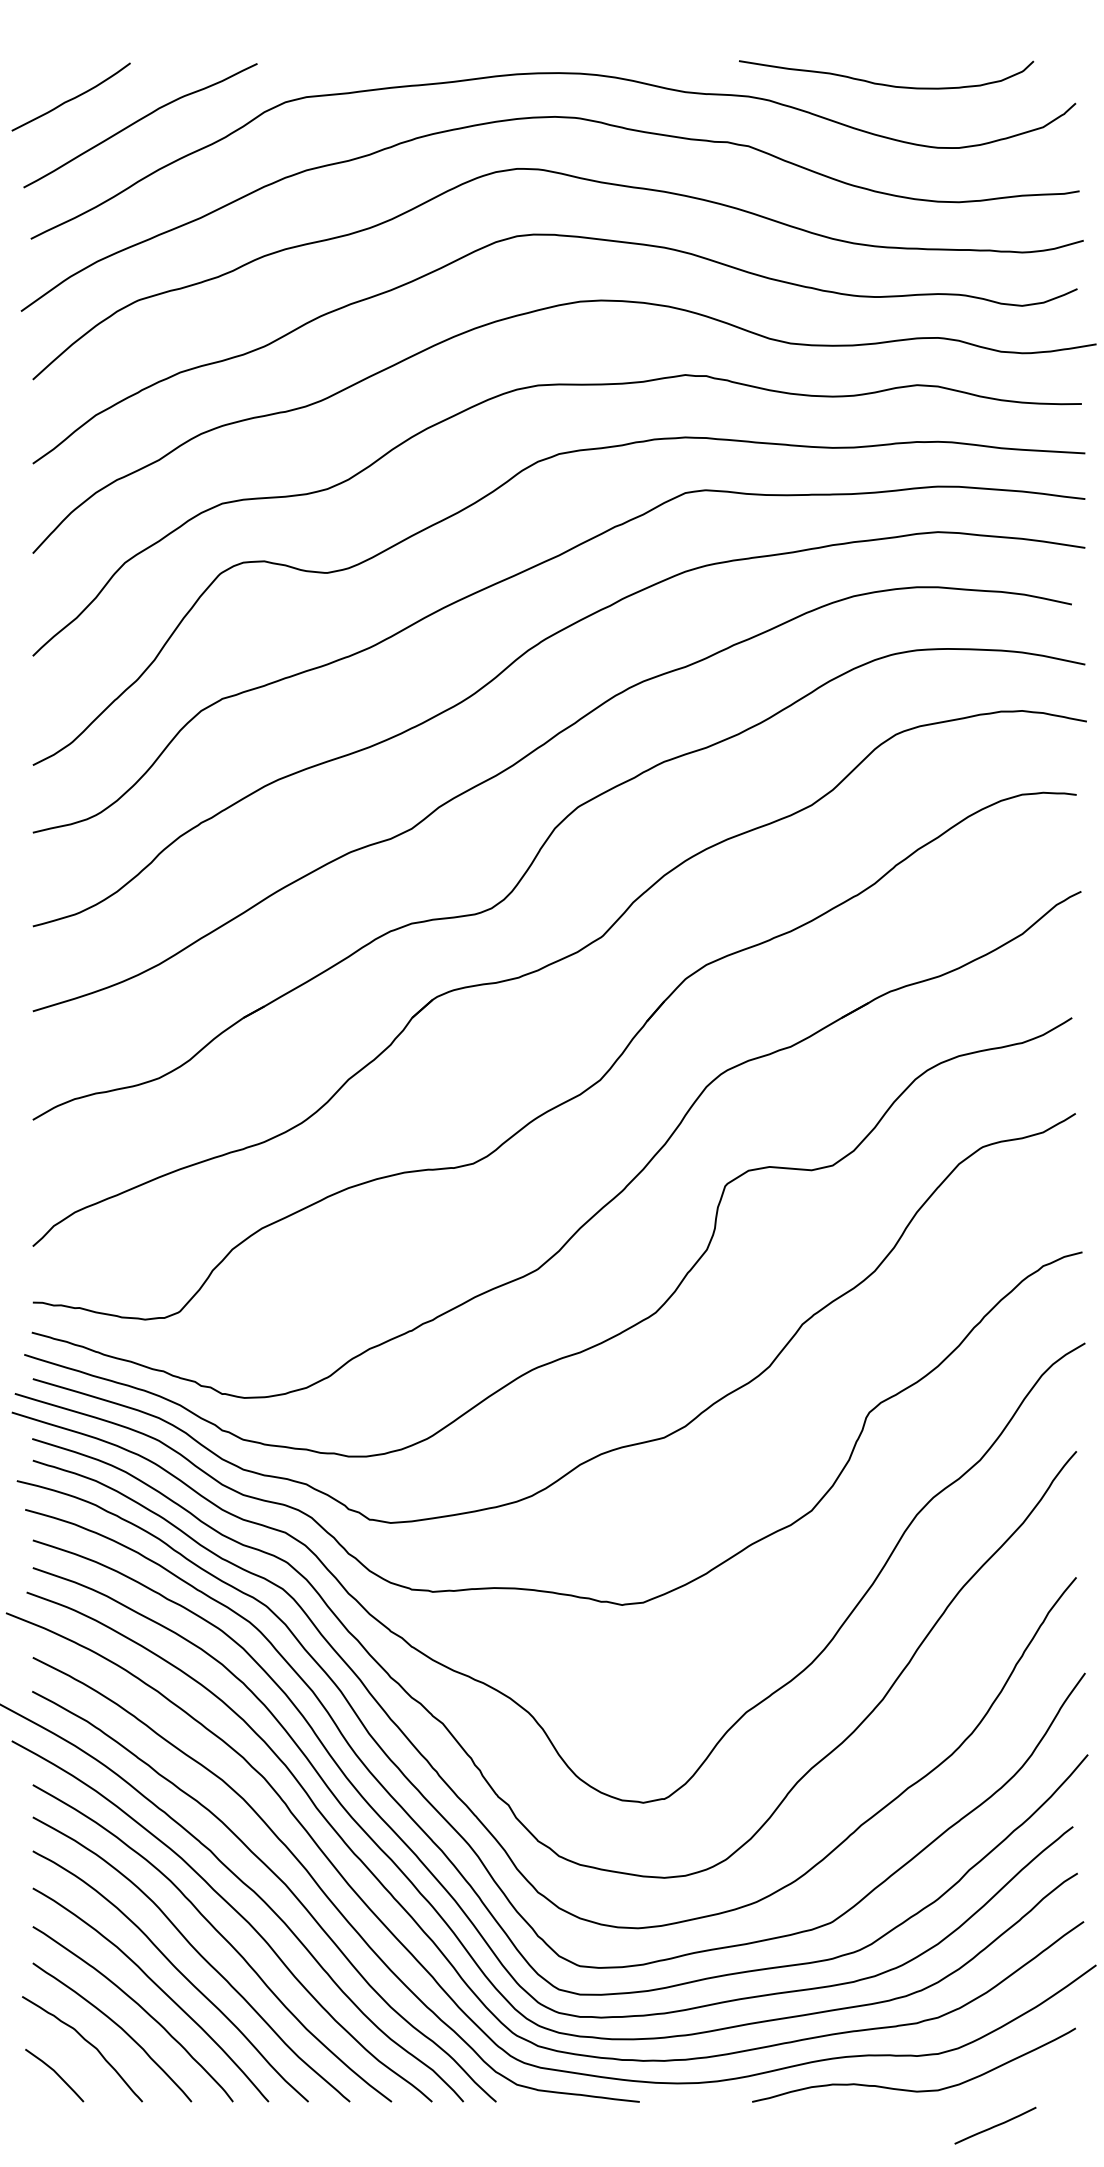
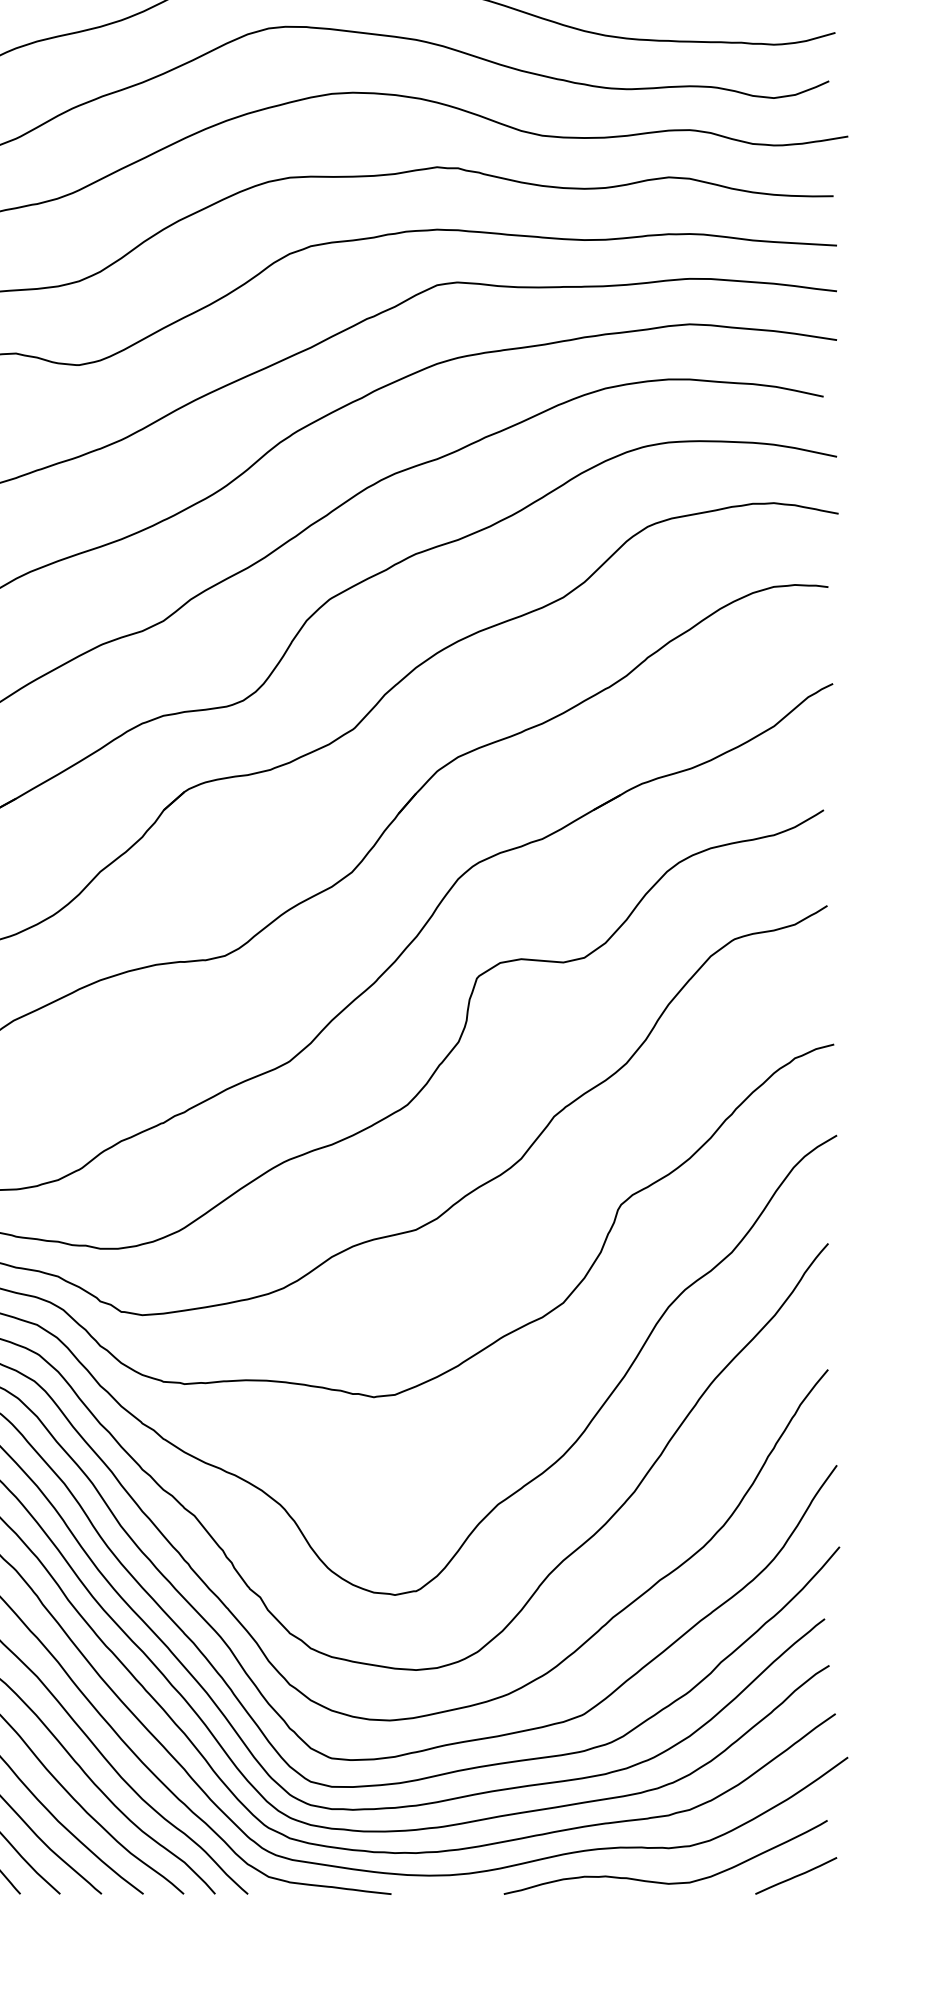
curve: (995, 2125) -> (796, 1875), moved

